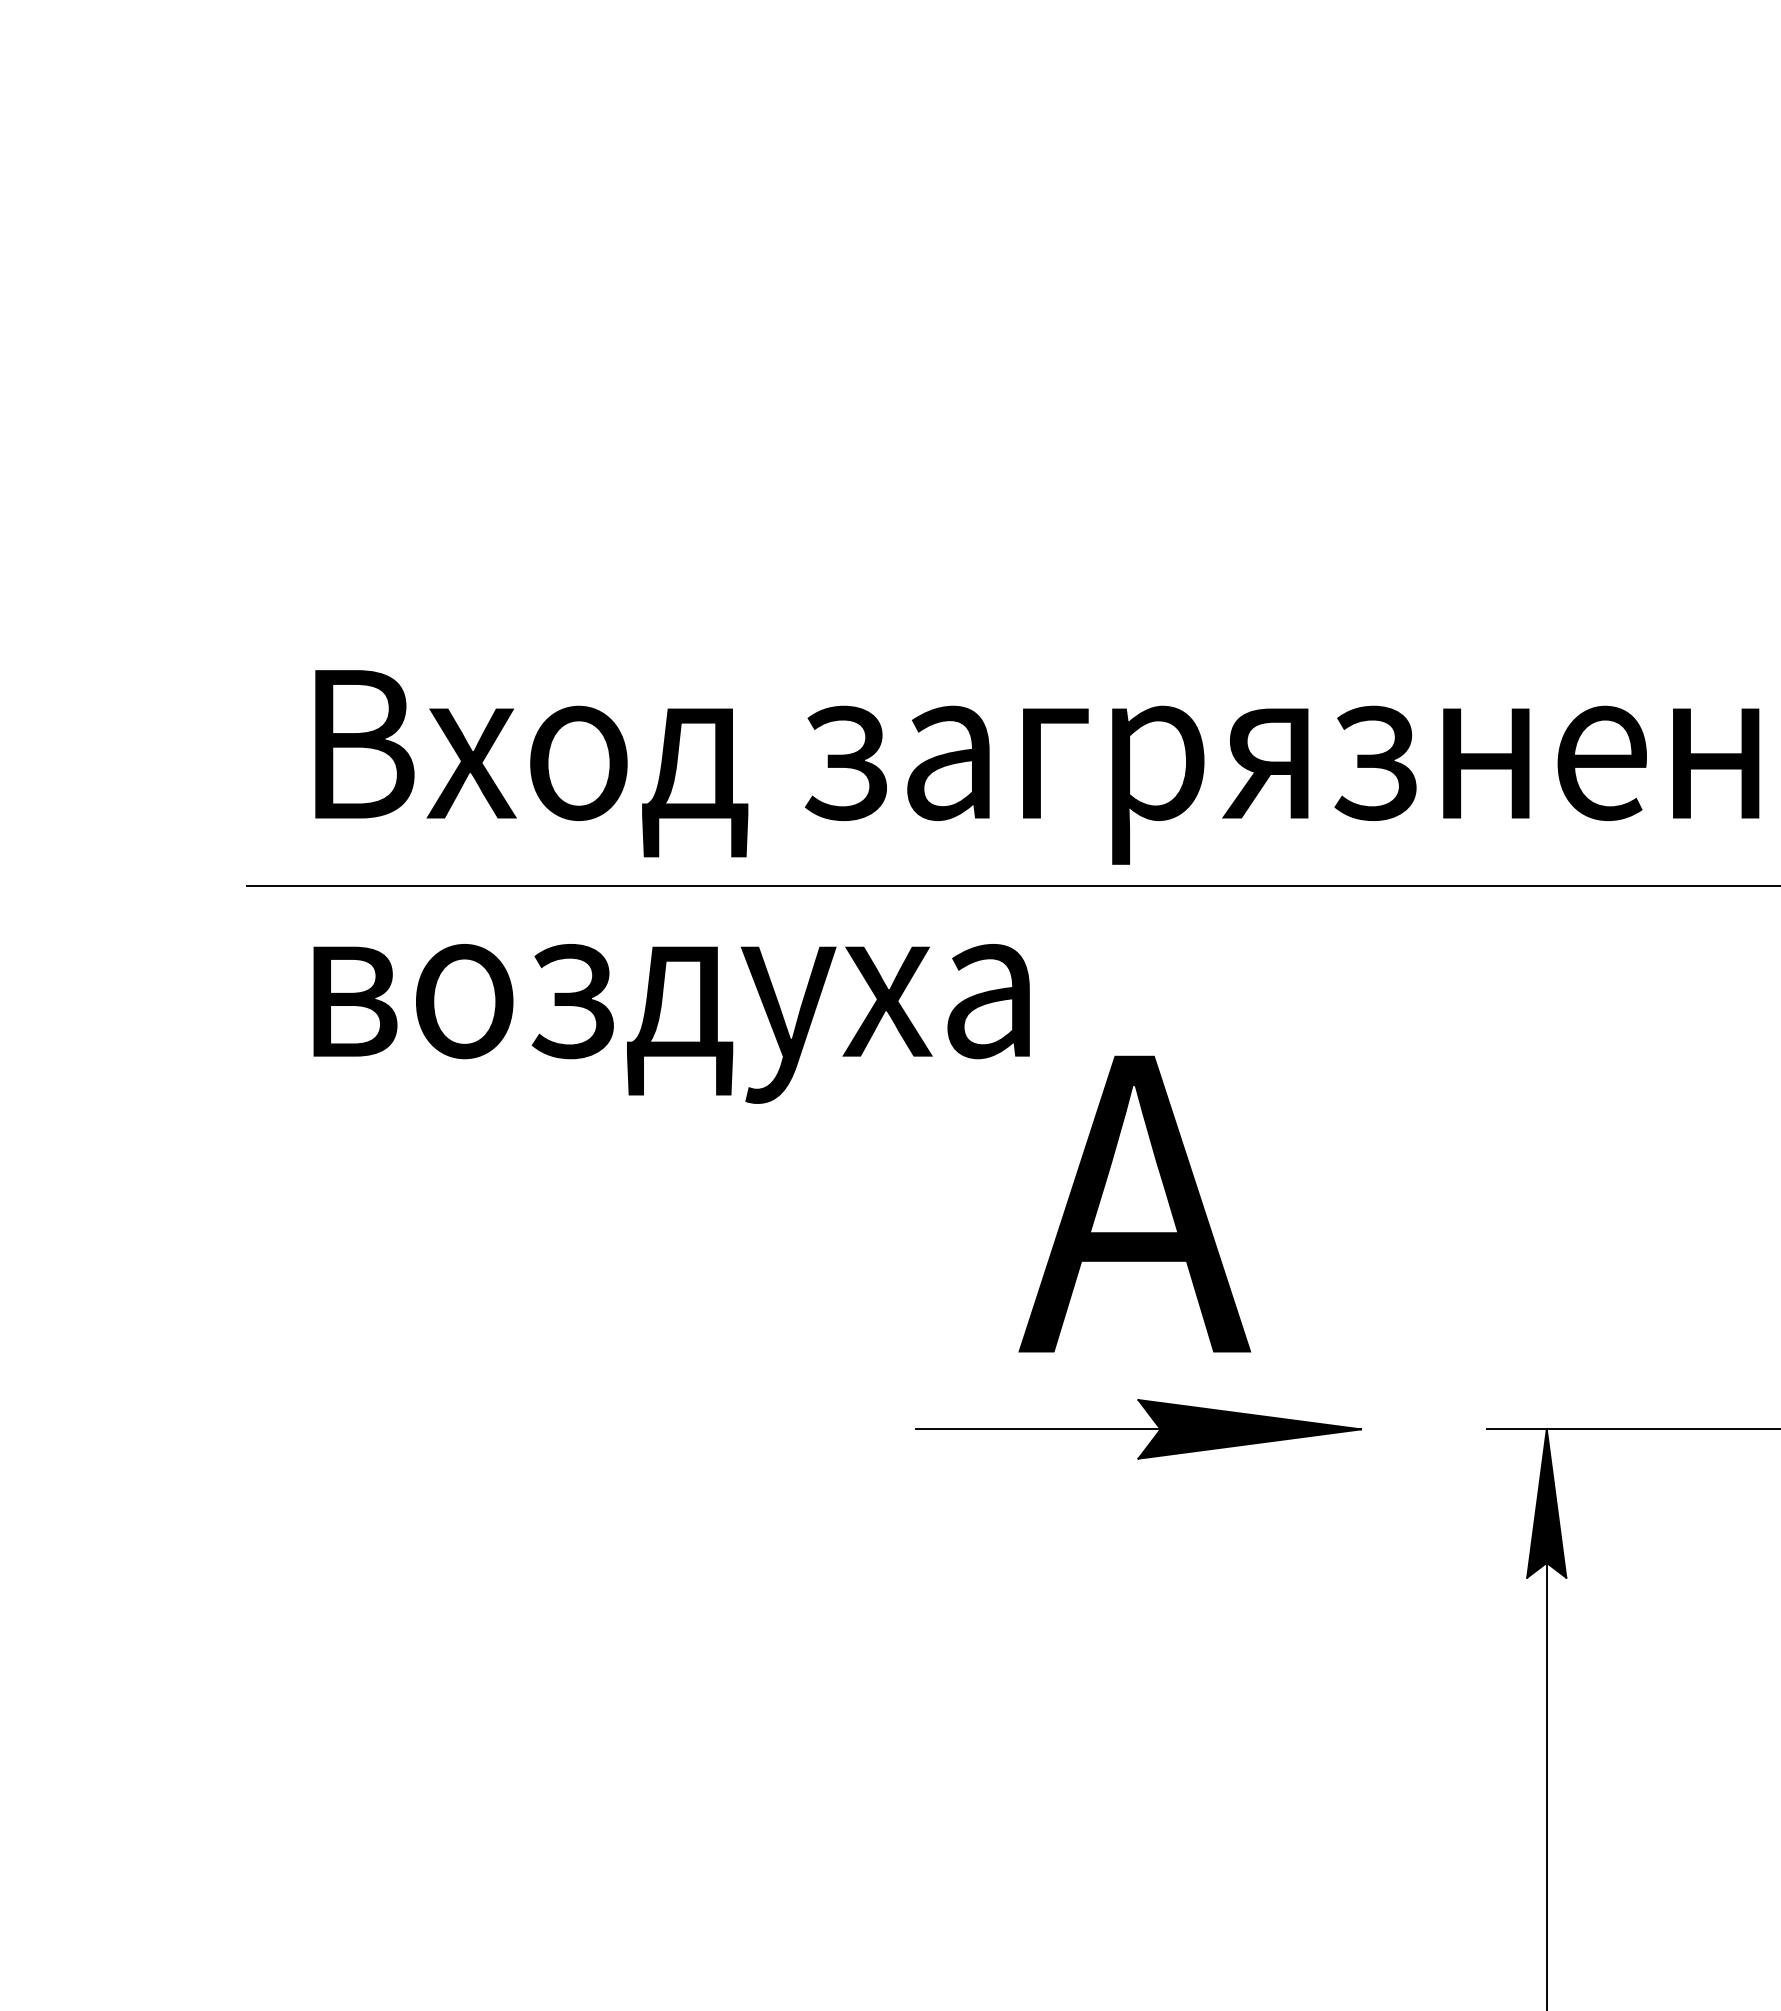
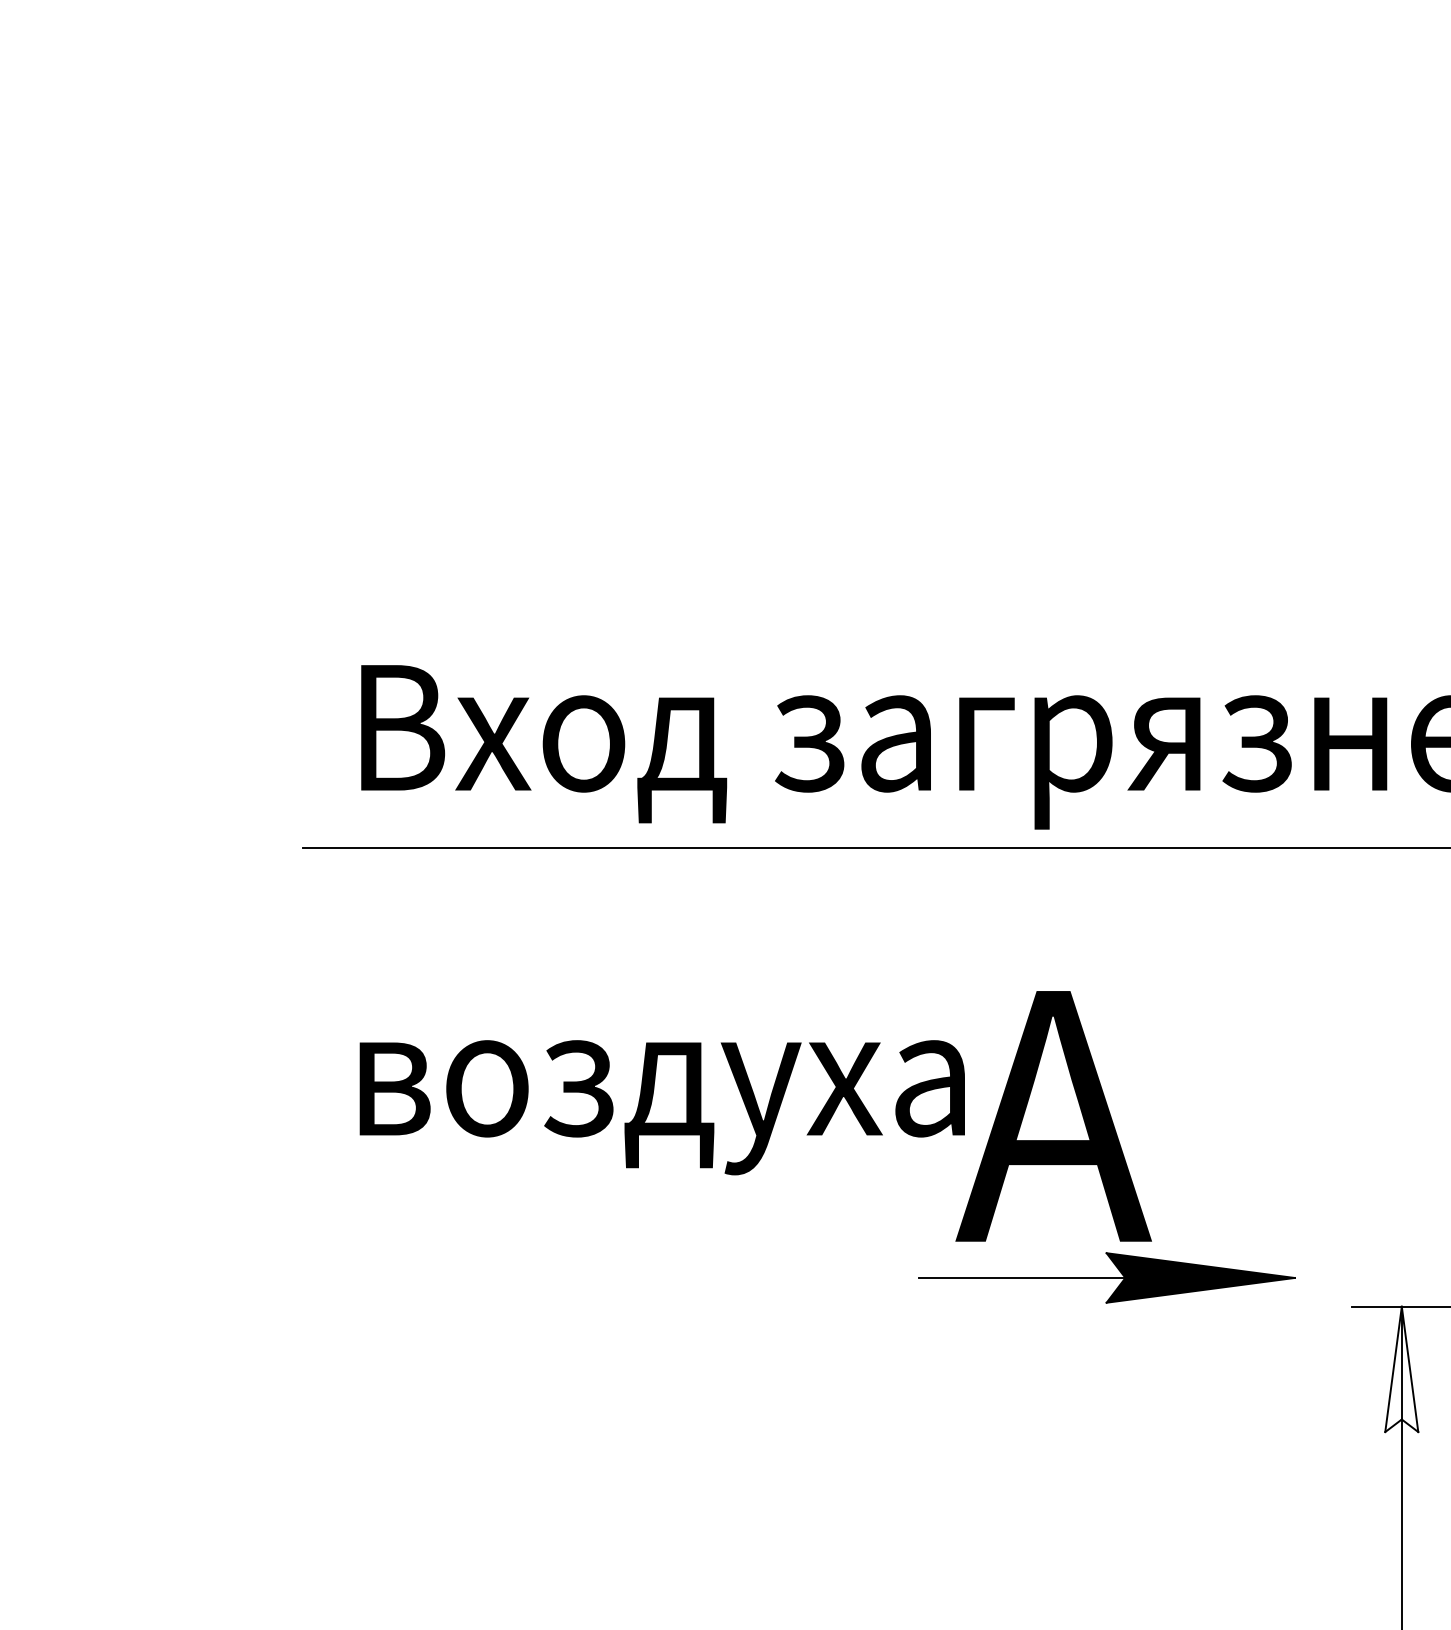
text: (671, 1023) -> (662, 1107), moved
part: (1138, 1429) -> (1106, 1278), moved
fill: (1546, 1503) -> (1401, 1369), removed

